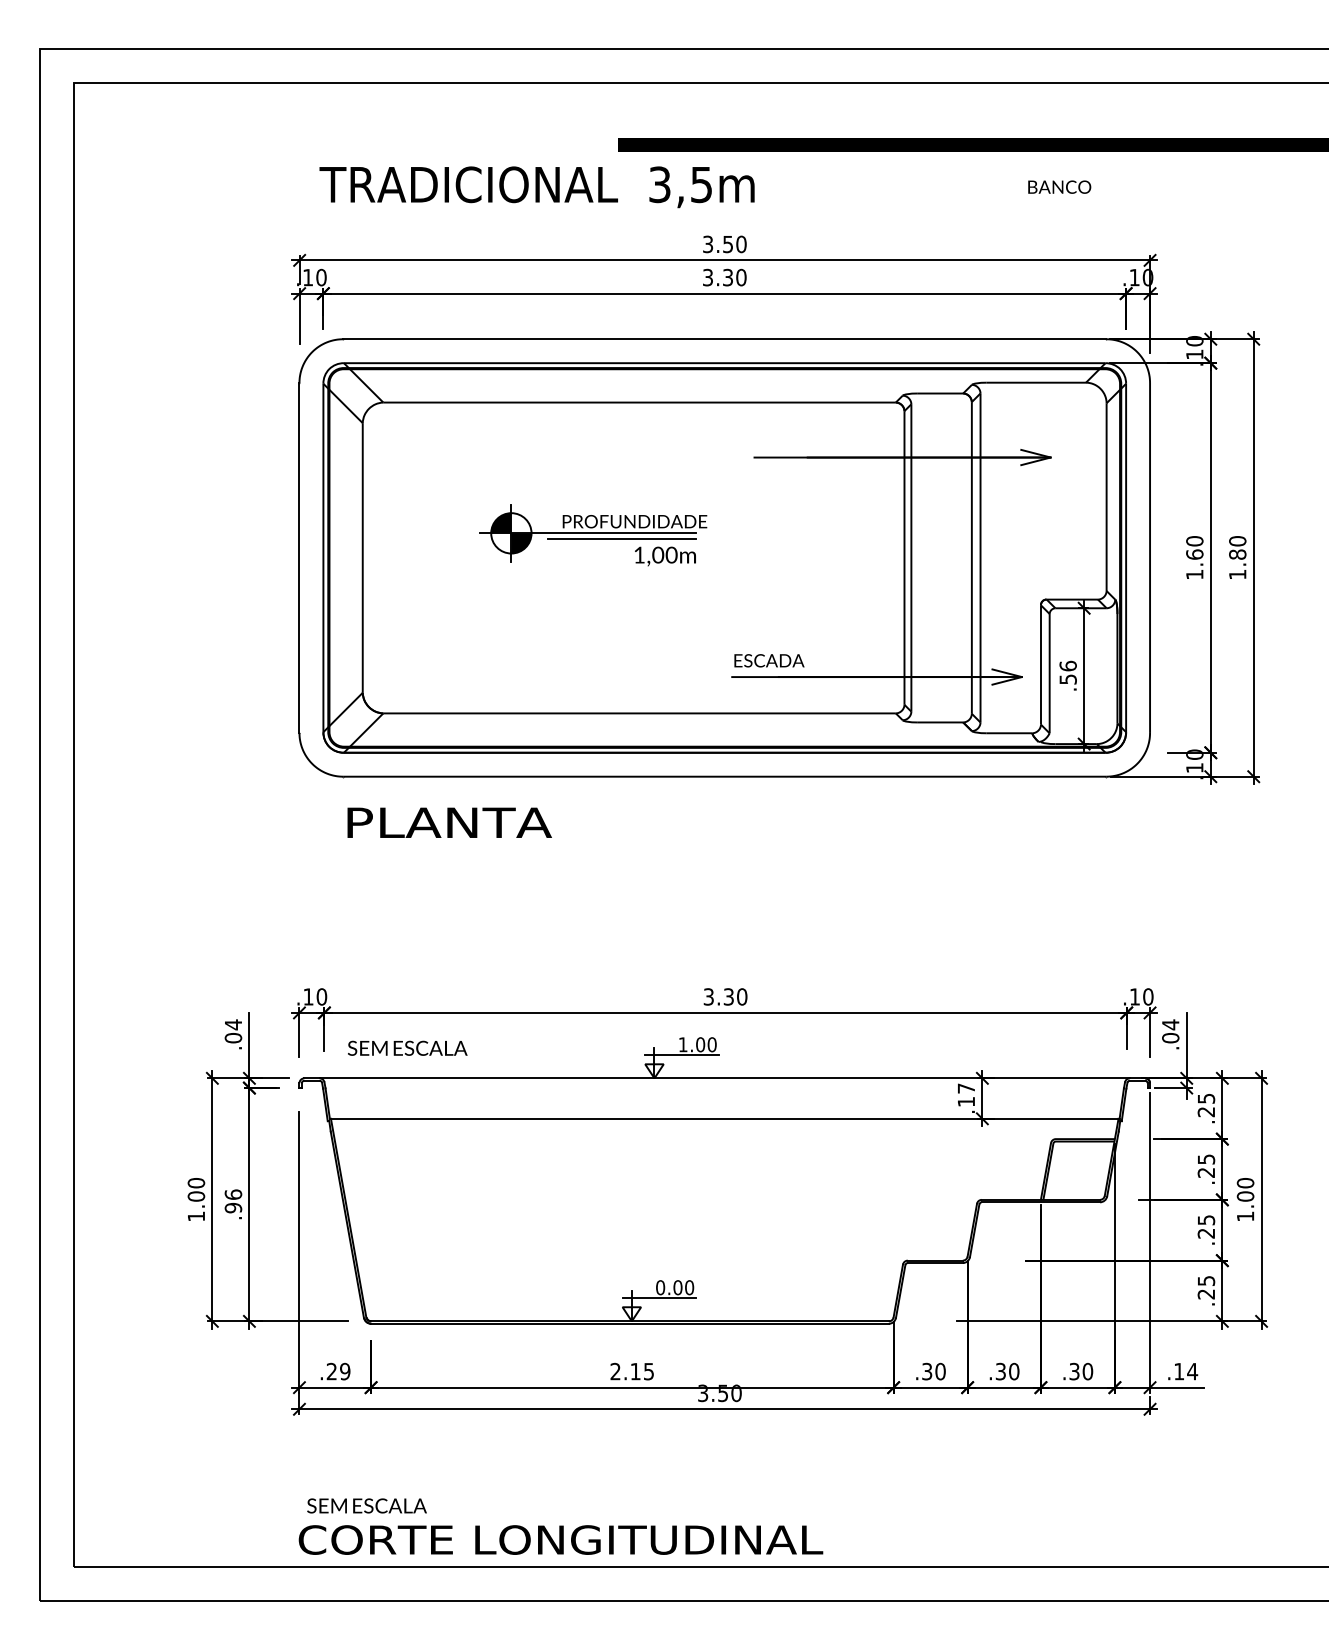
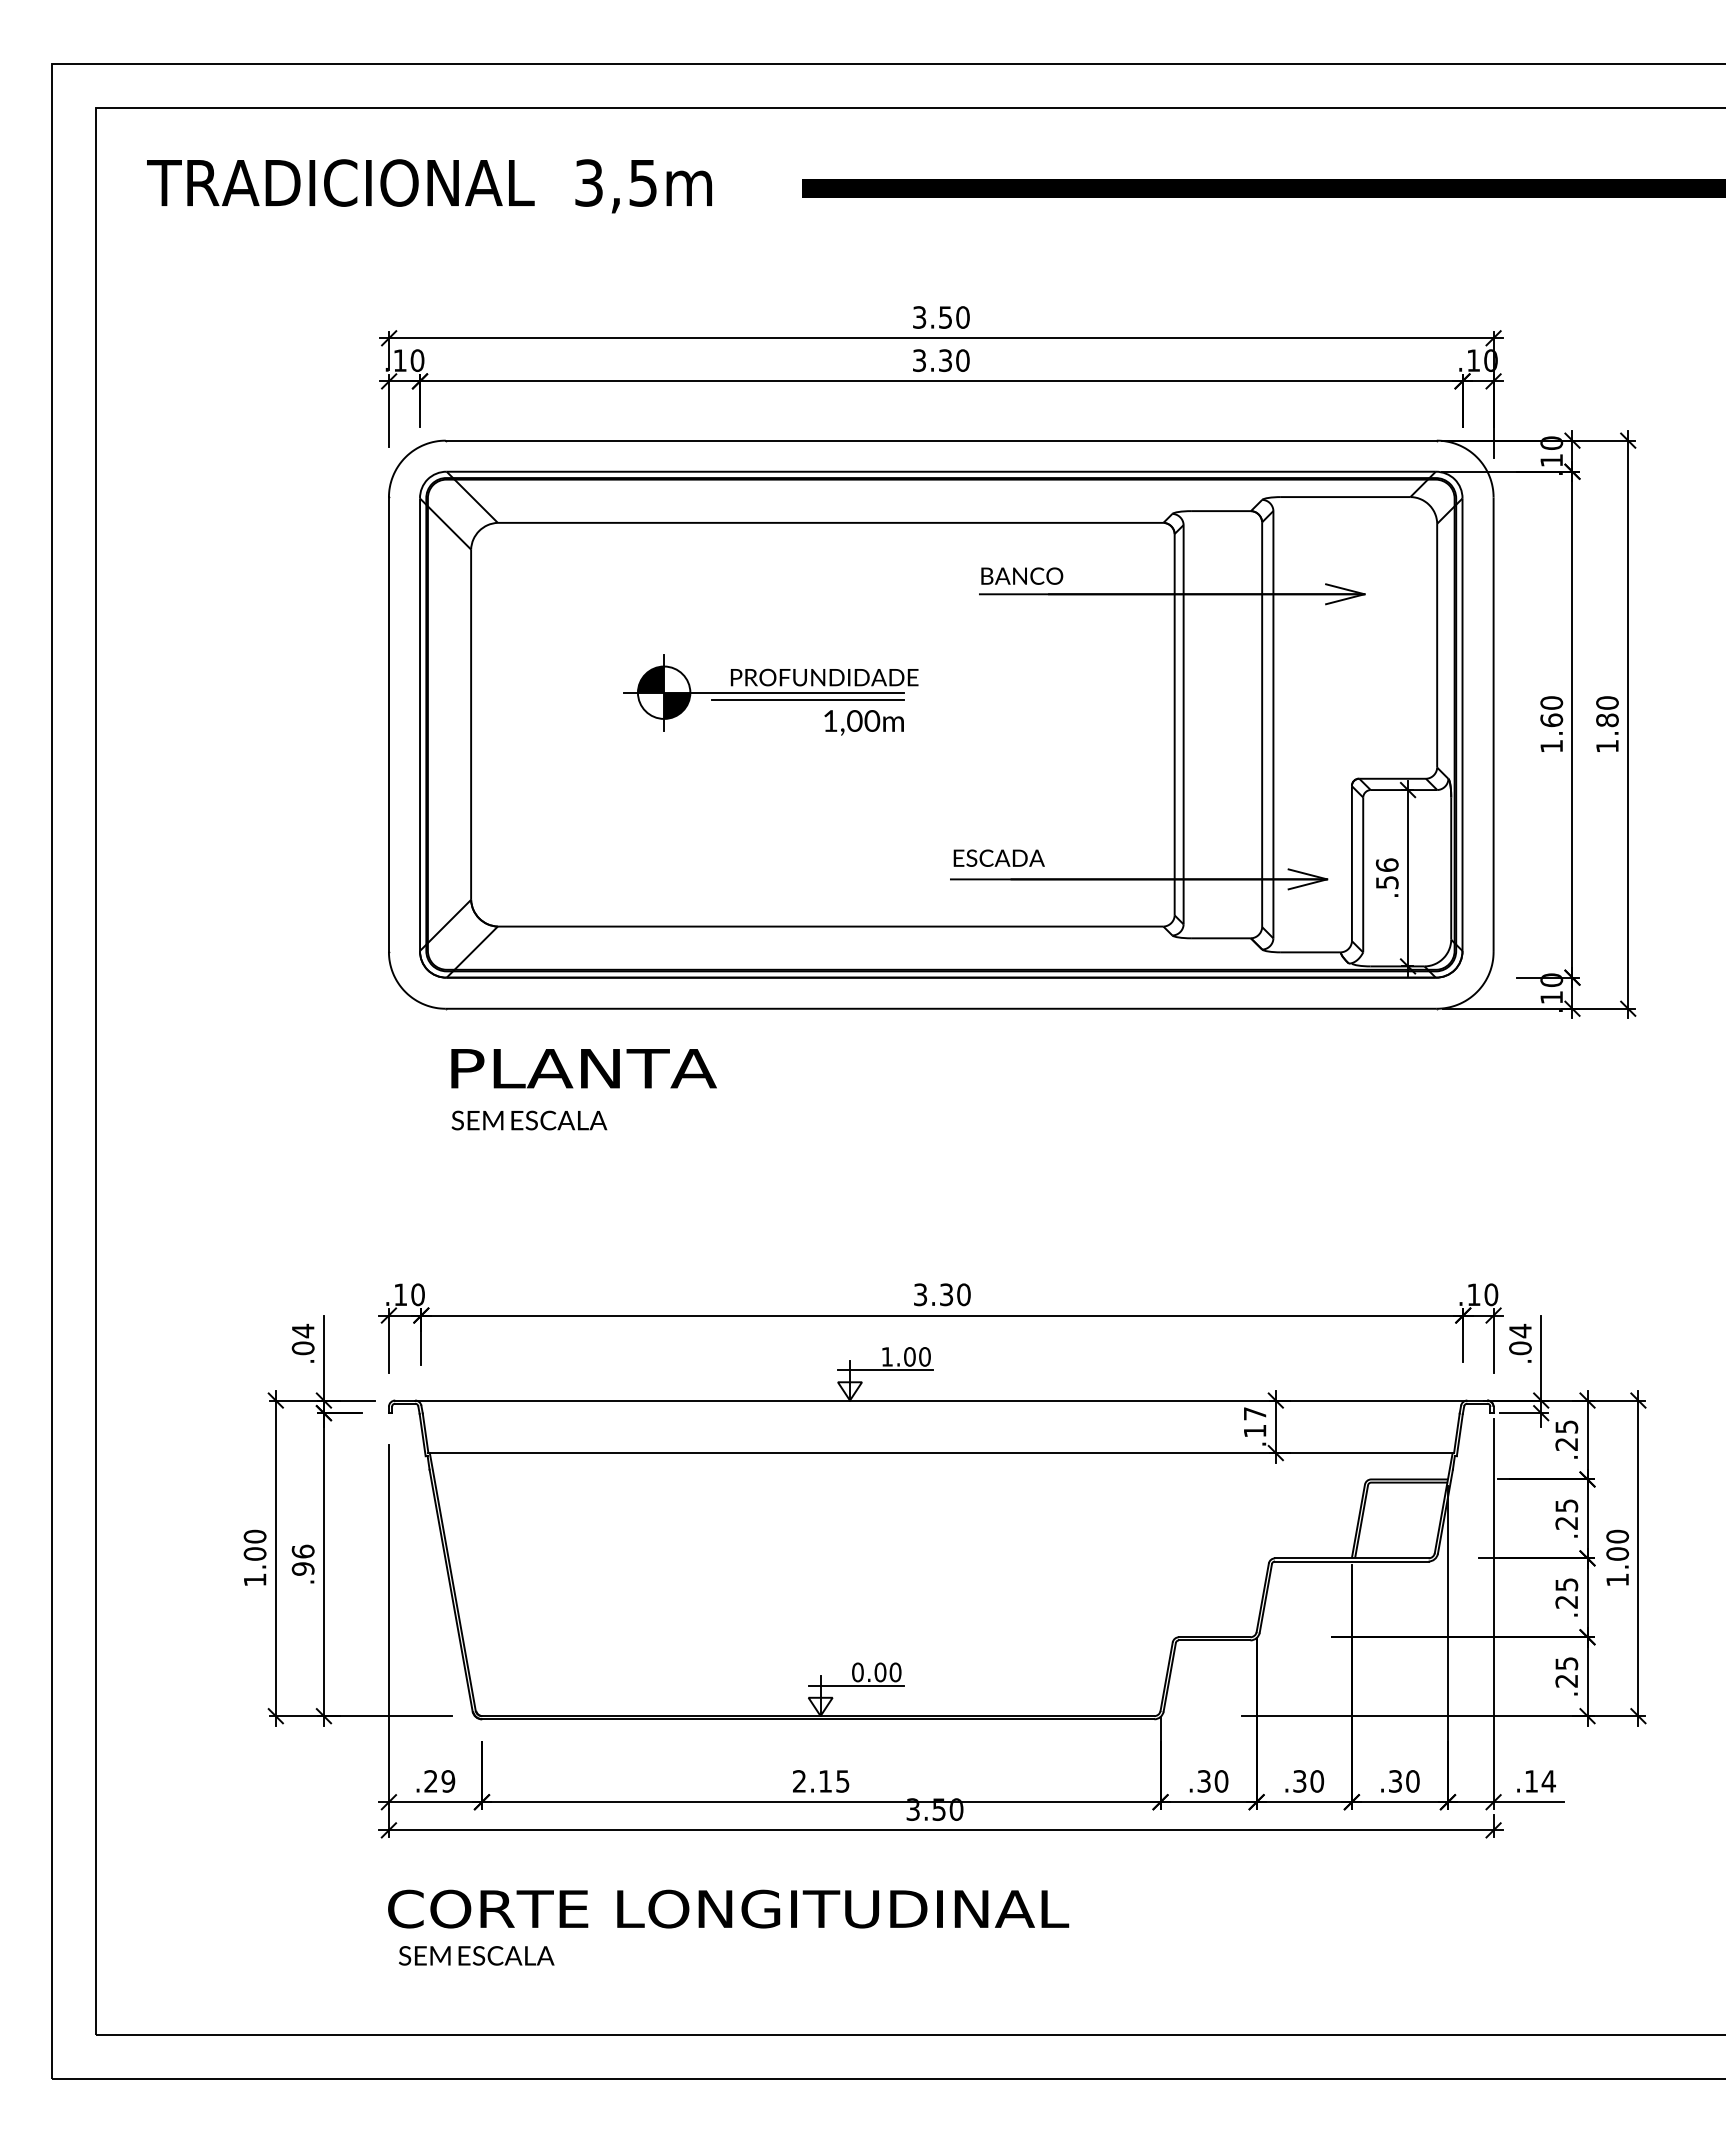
text: (1059, 186) -> (1022, 575), moved
text: (537, 187) -> (429, 186), moved
text: (407, 1048) -> (529, 1120), moved
text: (560, 1539) -> (728, 1908), moved

